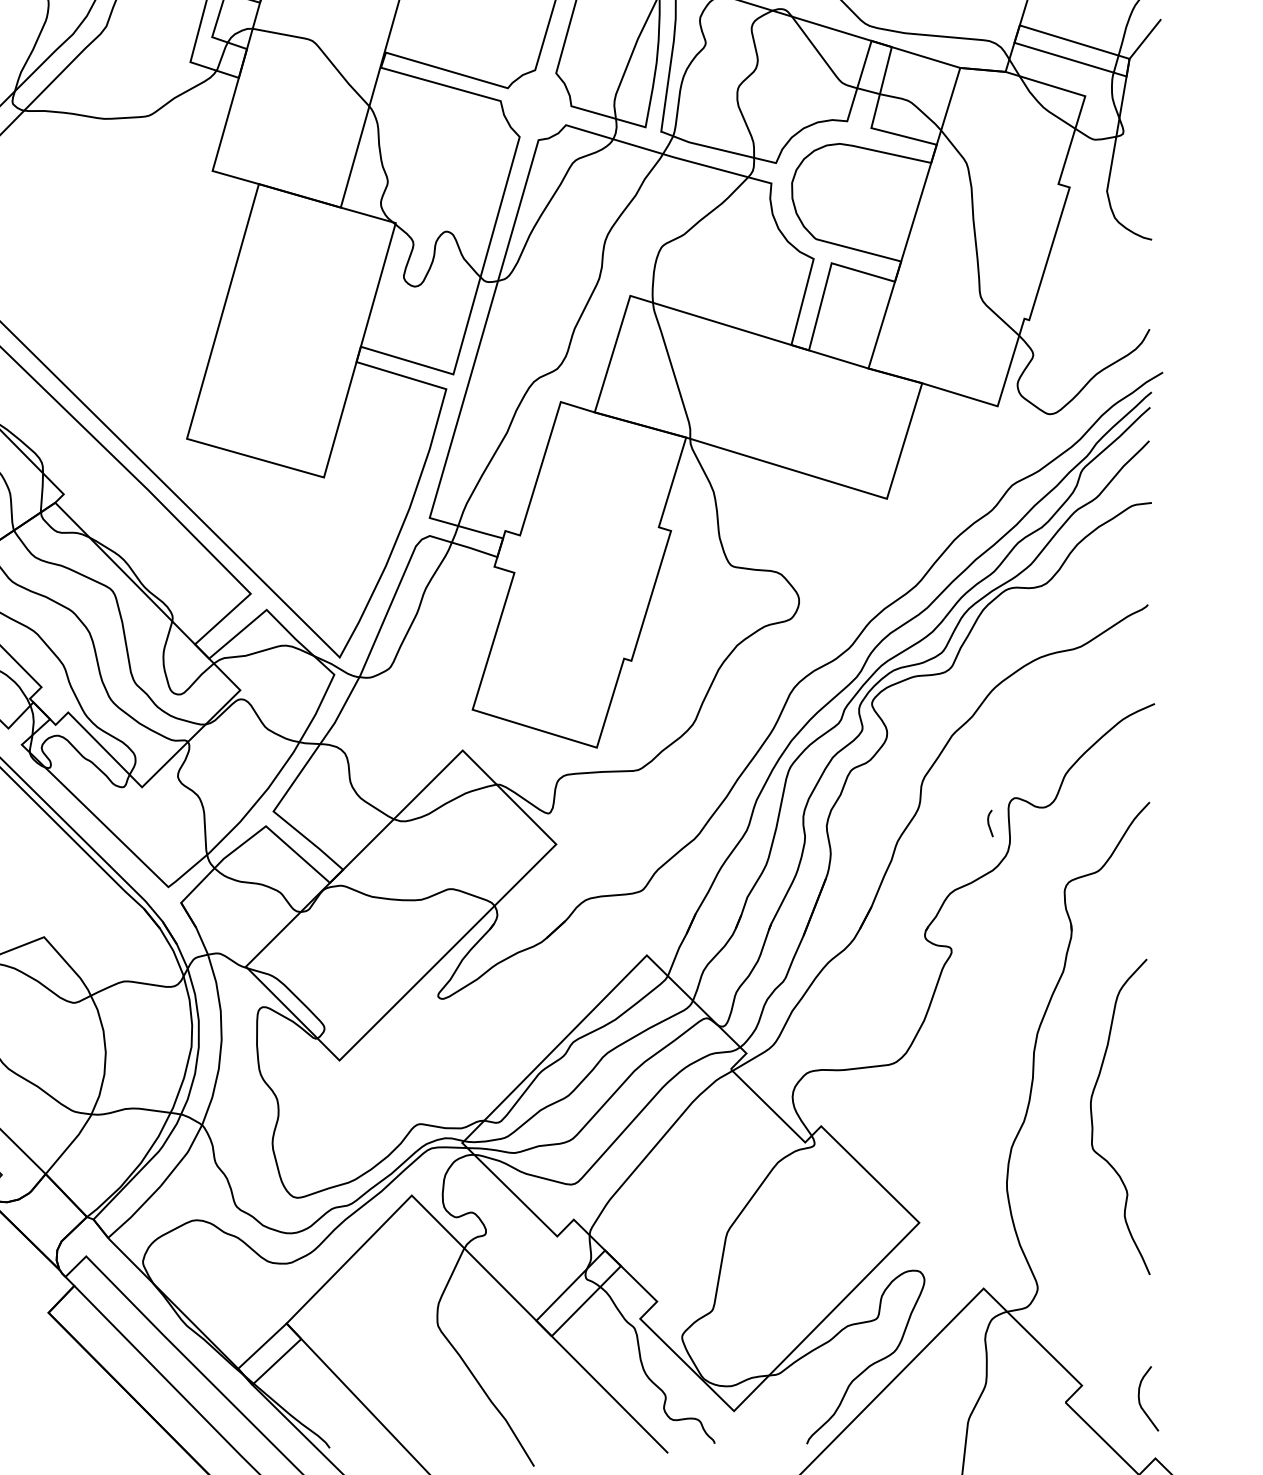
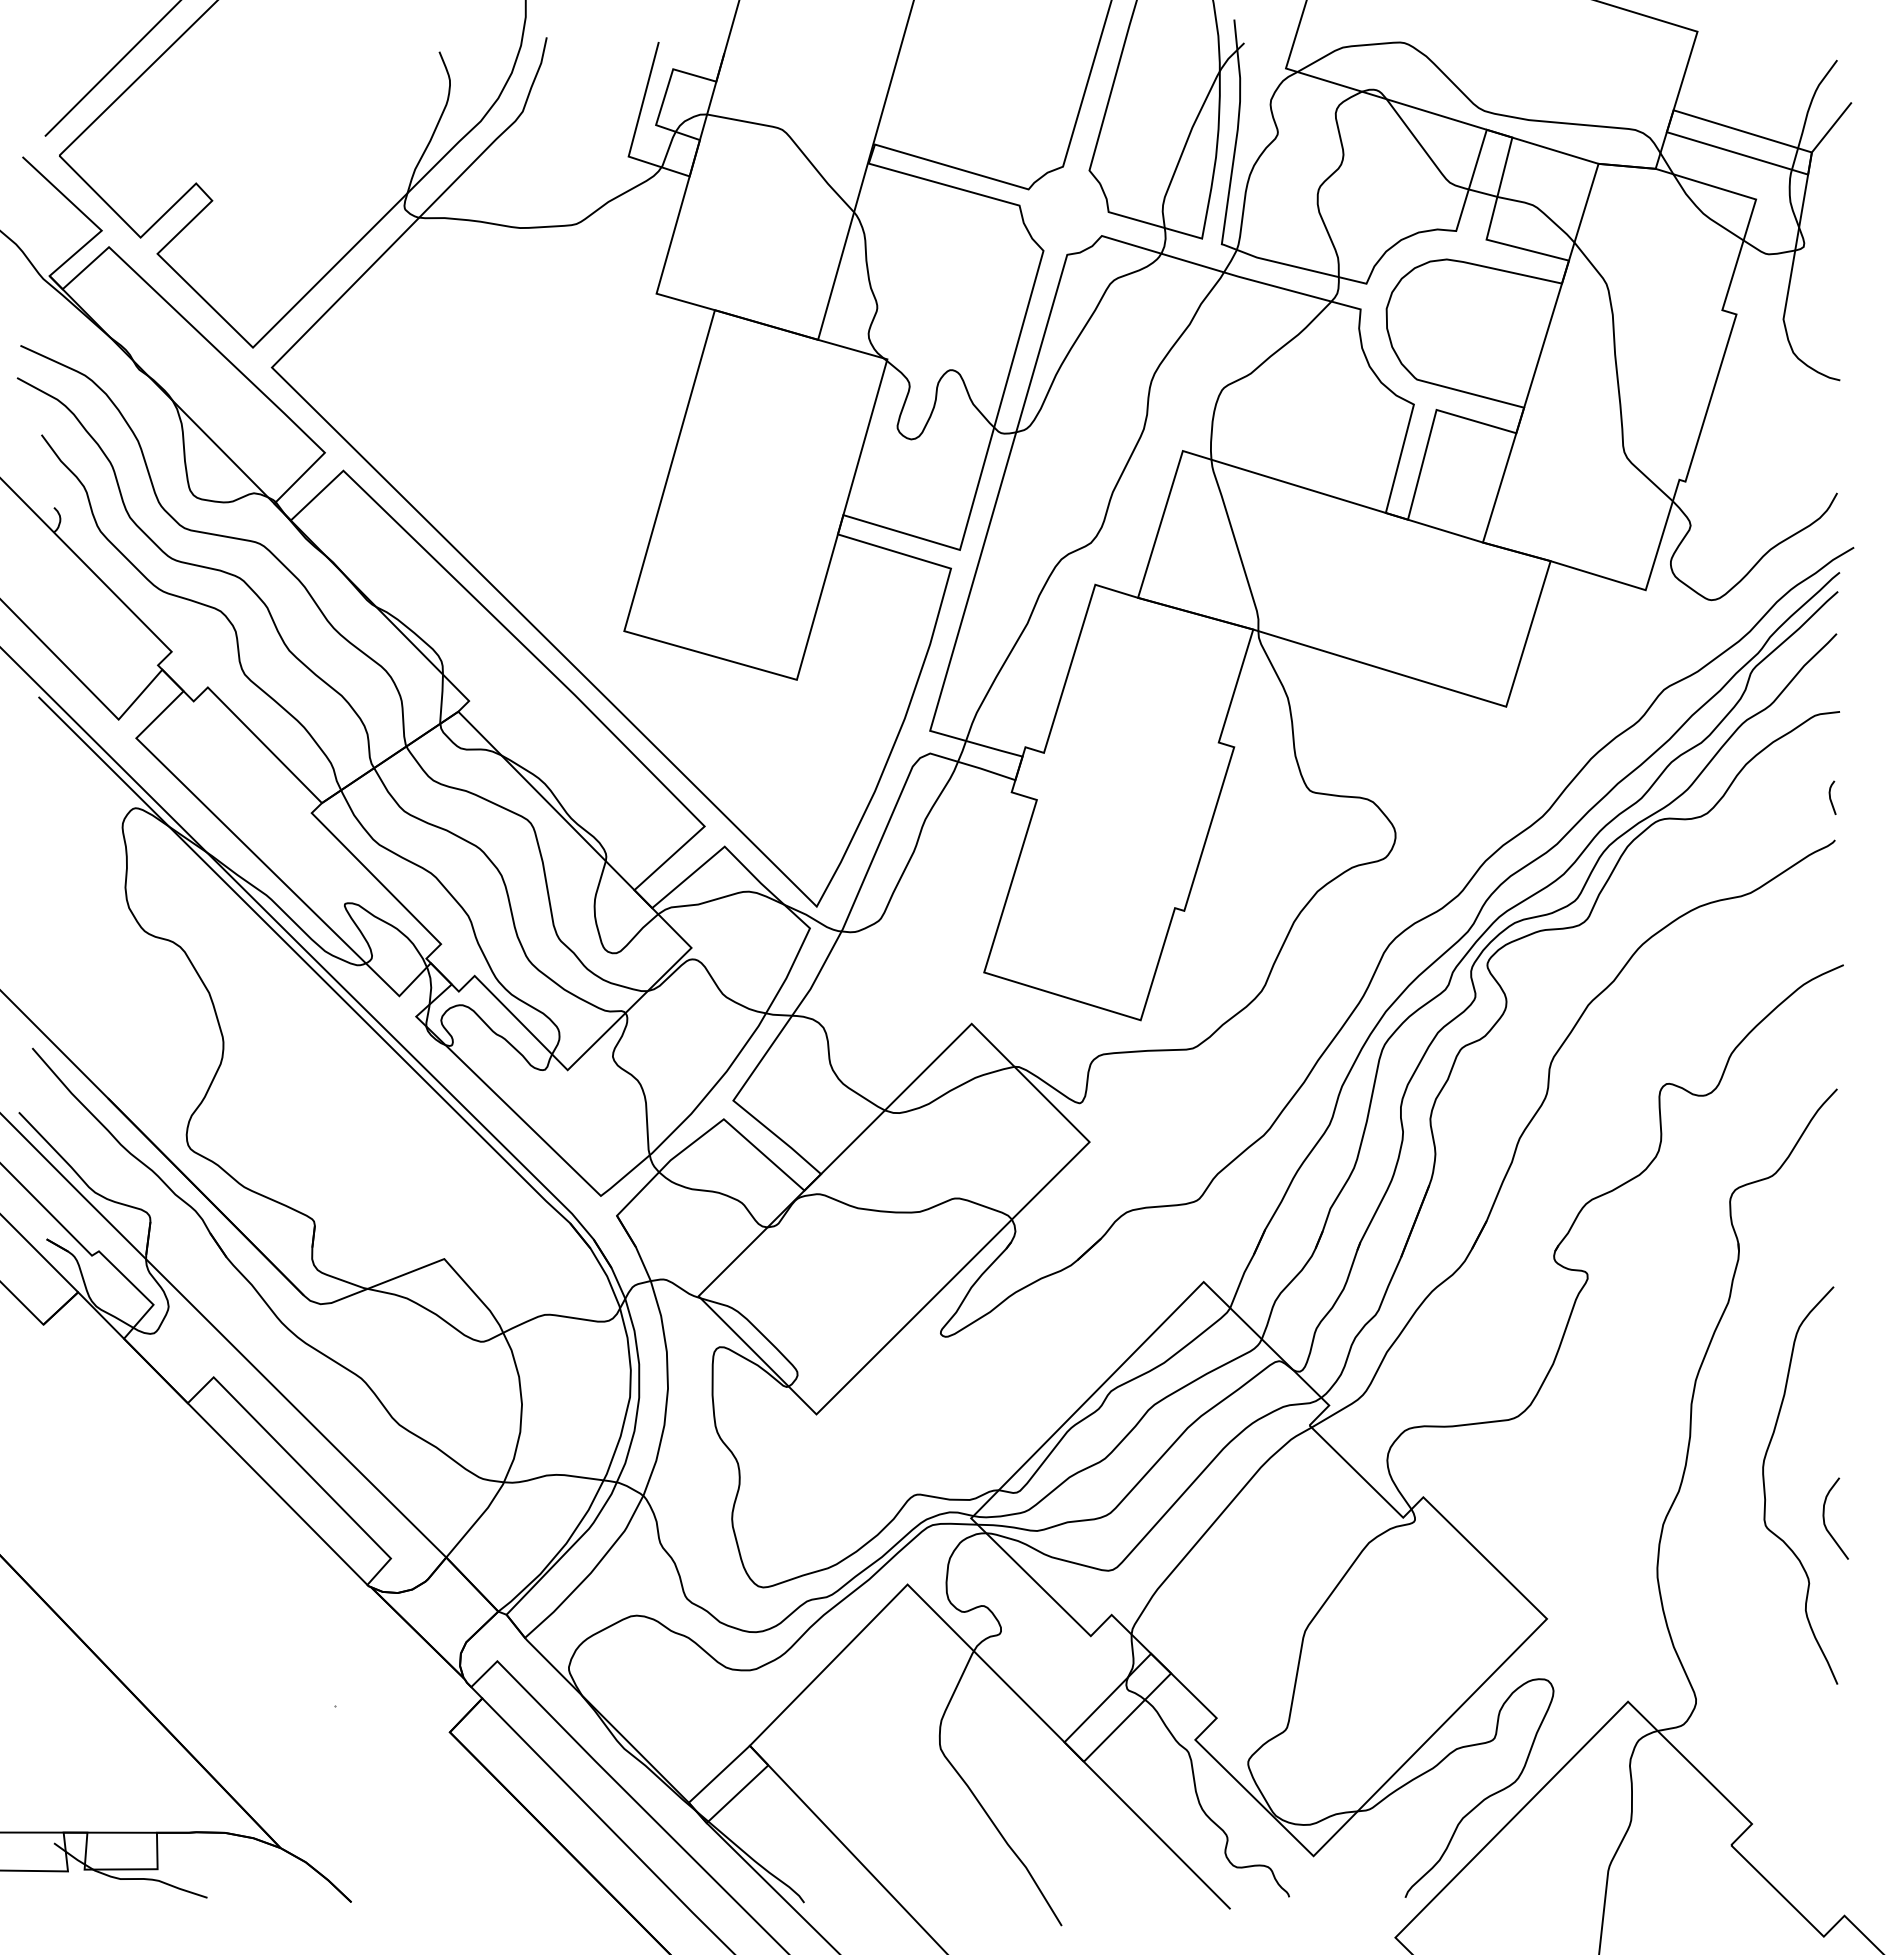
curve: (989, 824) -> (1831, 798), moved
curve: (1140, 1401) -> (1825, 1522), moved

